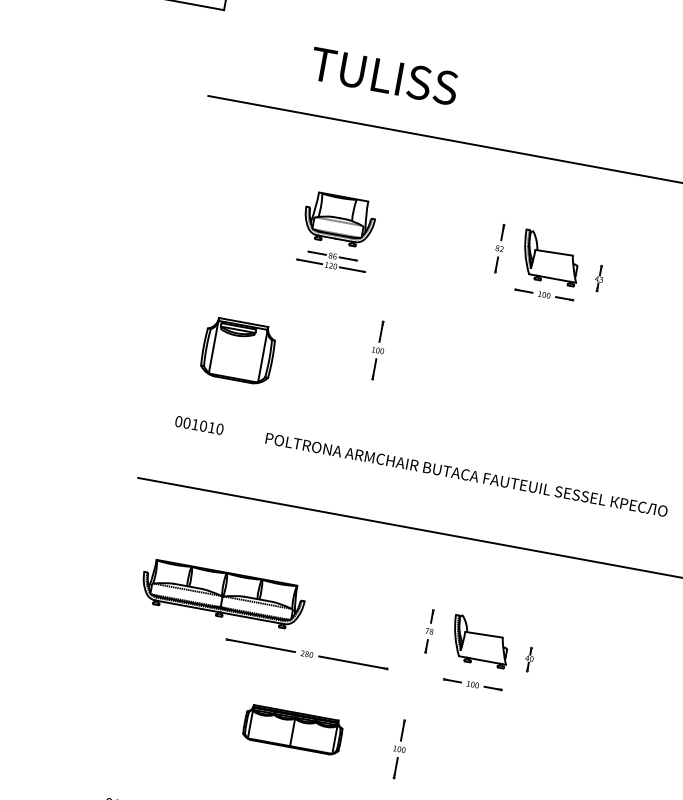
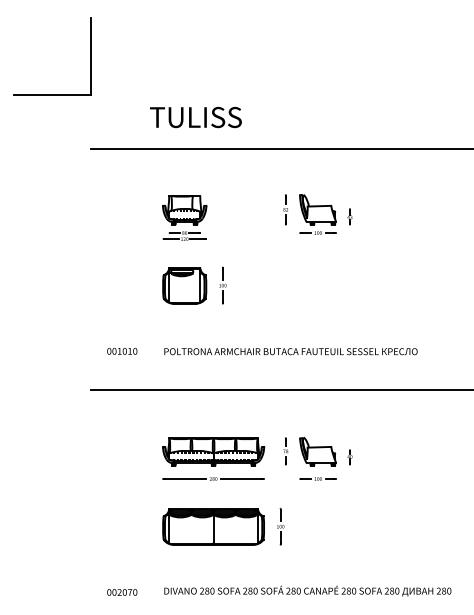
part: (238, 350) -> (184, 285), moved
part: (222, 593) -> (213, 451), moved
part: (293, 729) -> (213, 526), size x1.67

